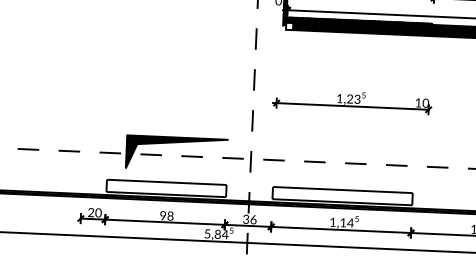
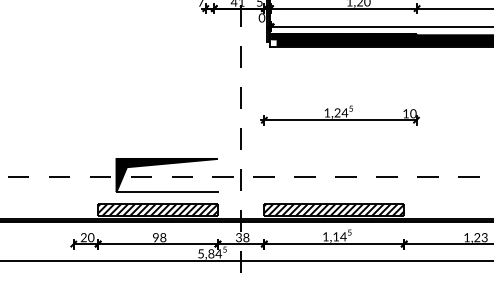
text: (357, 98) -> (344, 112), 1,23 -> 1,24
line: (175, 170) -> (166, 191), added
hatch: (165, 188) -> (157, 210), added
hatch: (342, 196) -> (334, 210), added
text: (253, 219) -> (246, 237), 36 -> 38

